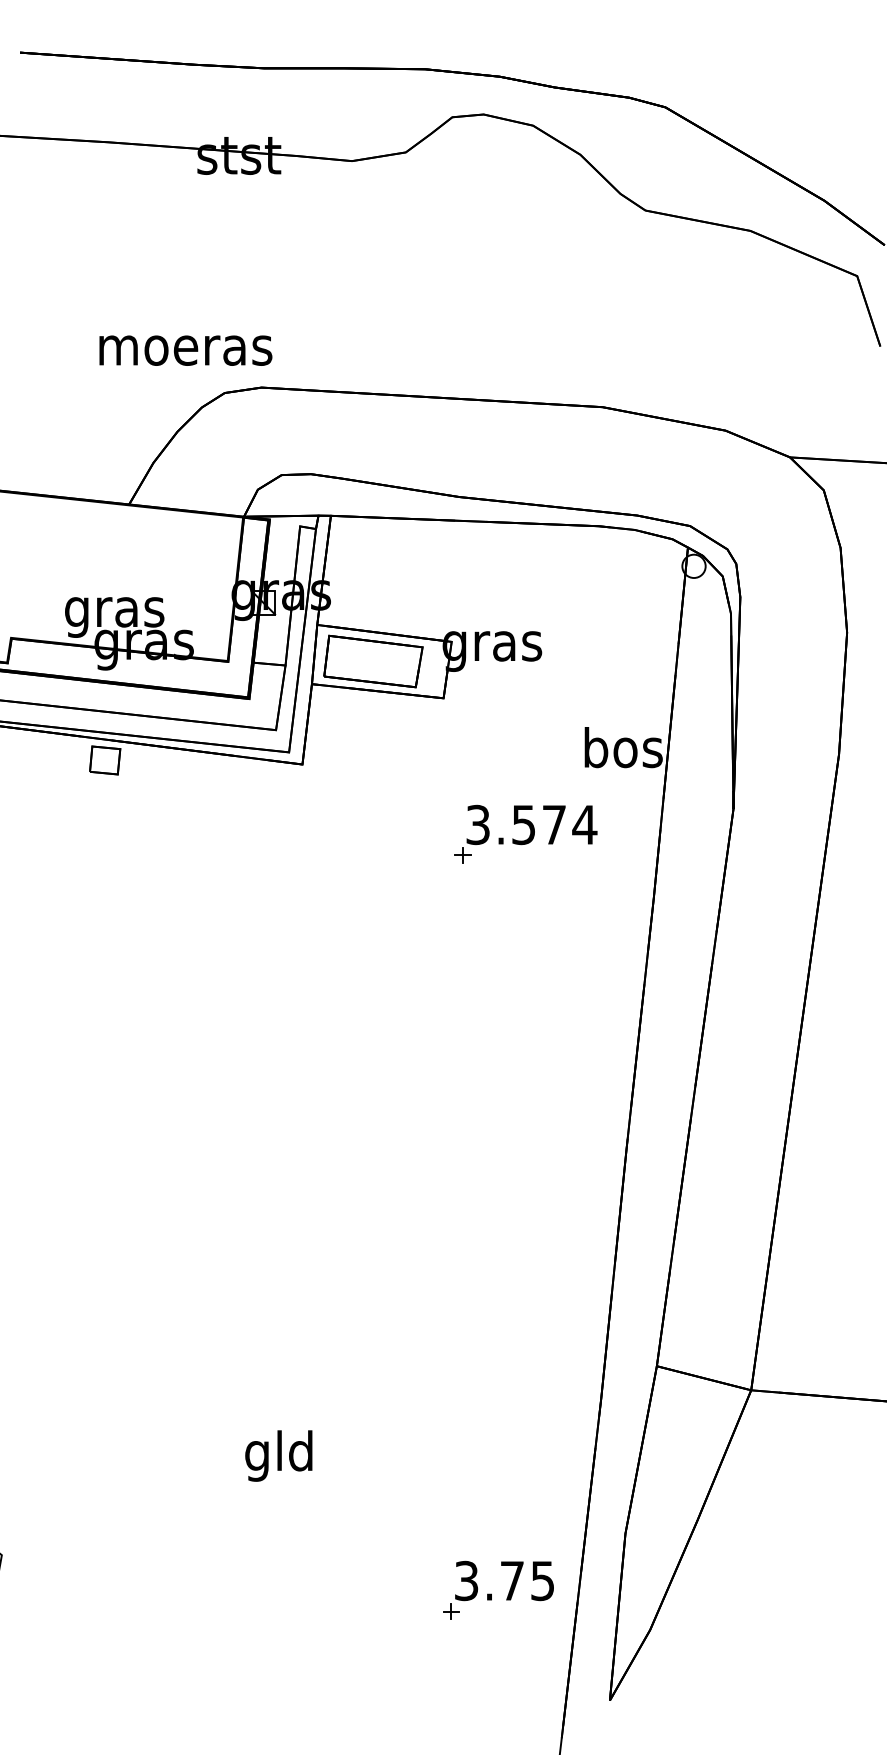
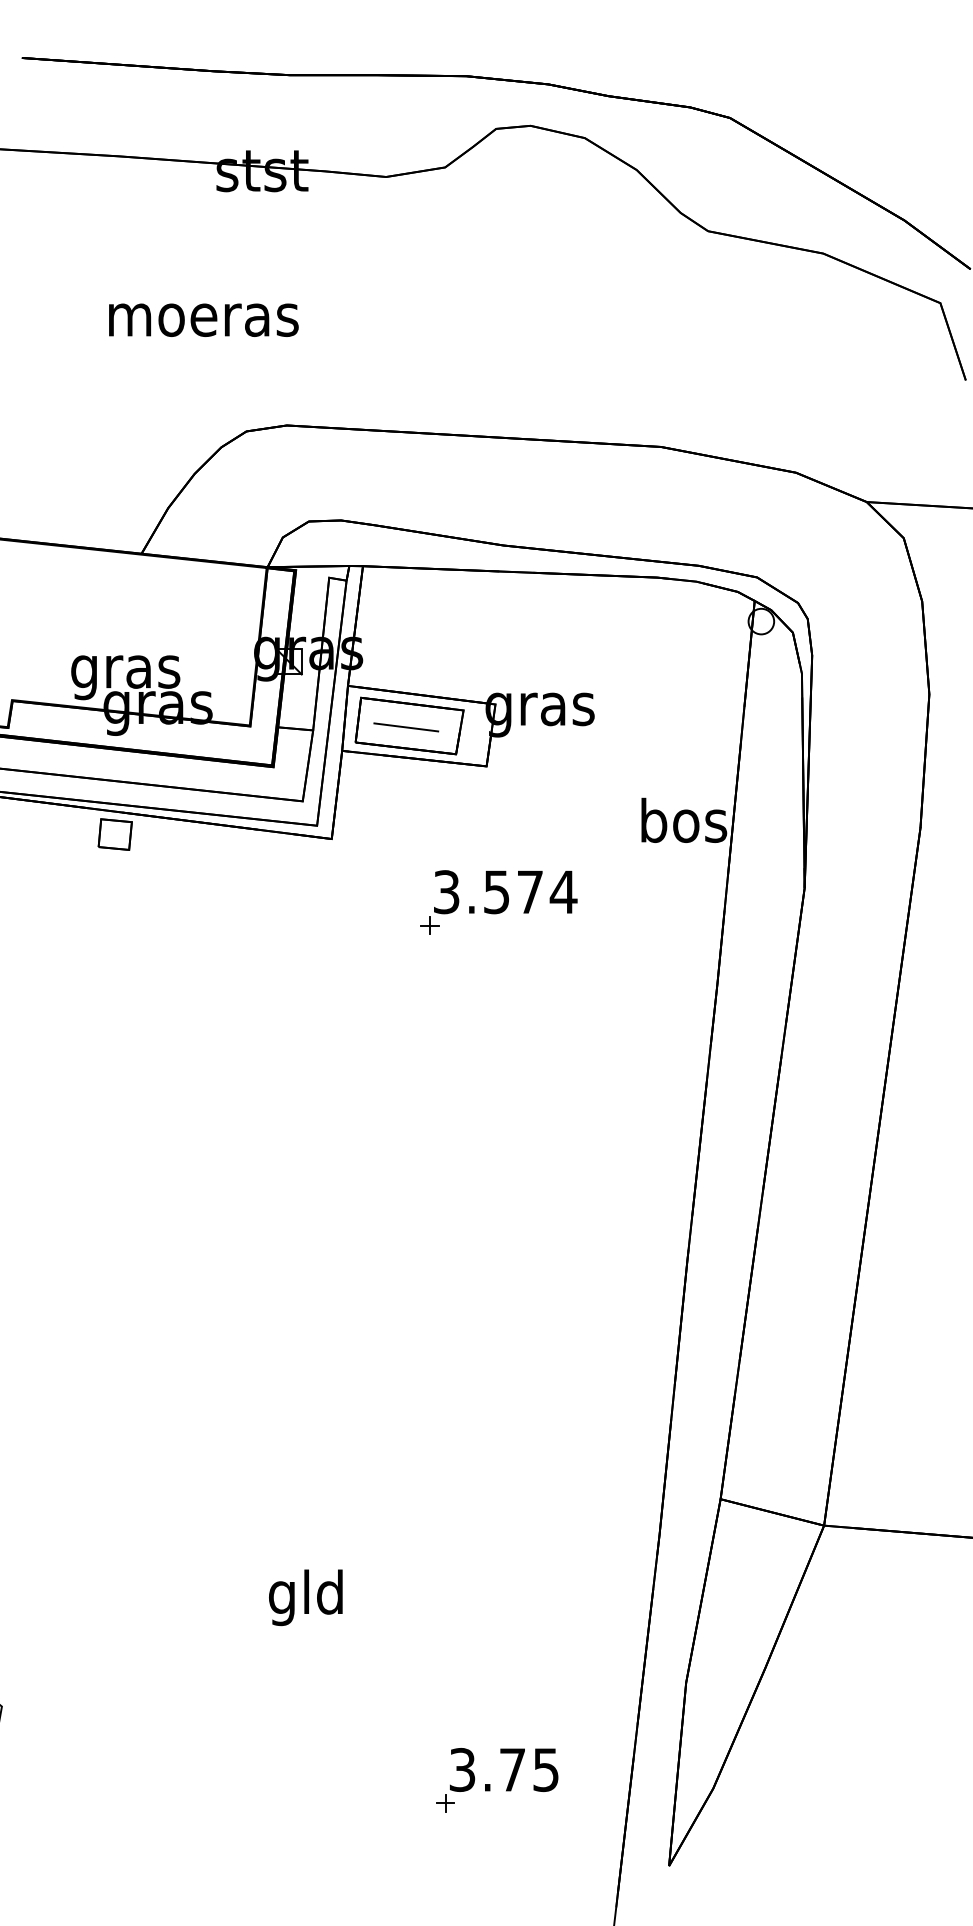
text: (185, 350) -> (203, 320), moved
line: (370, 662) -> (406, 727), added
part: (525, 833) -> (498, 901), moved
part: (491, 1593) -> (489, 1783), moved

